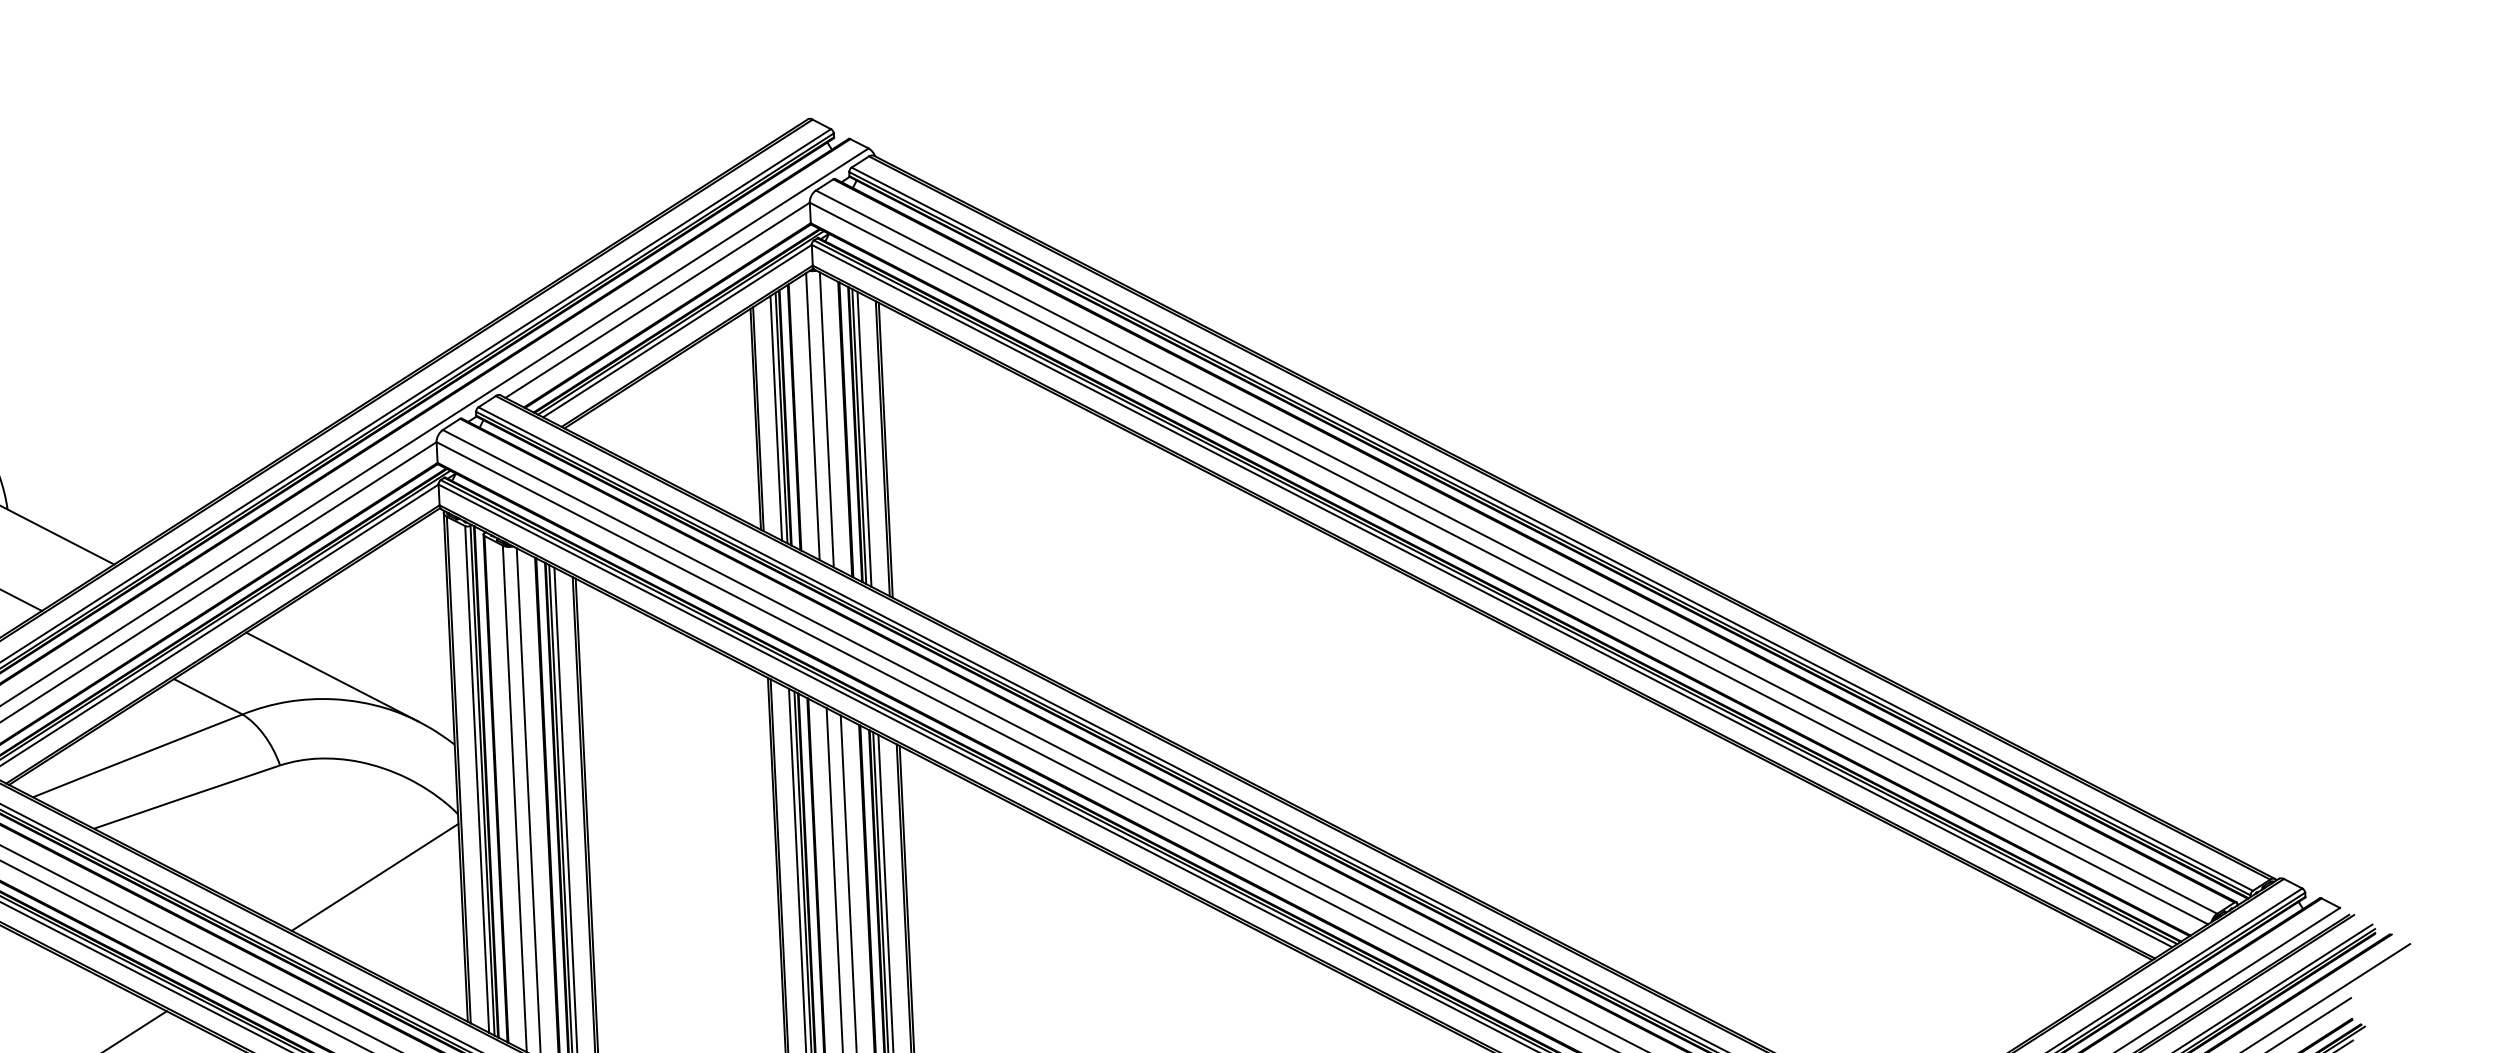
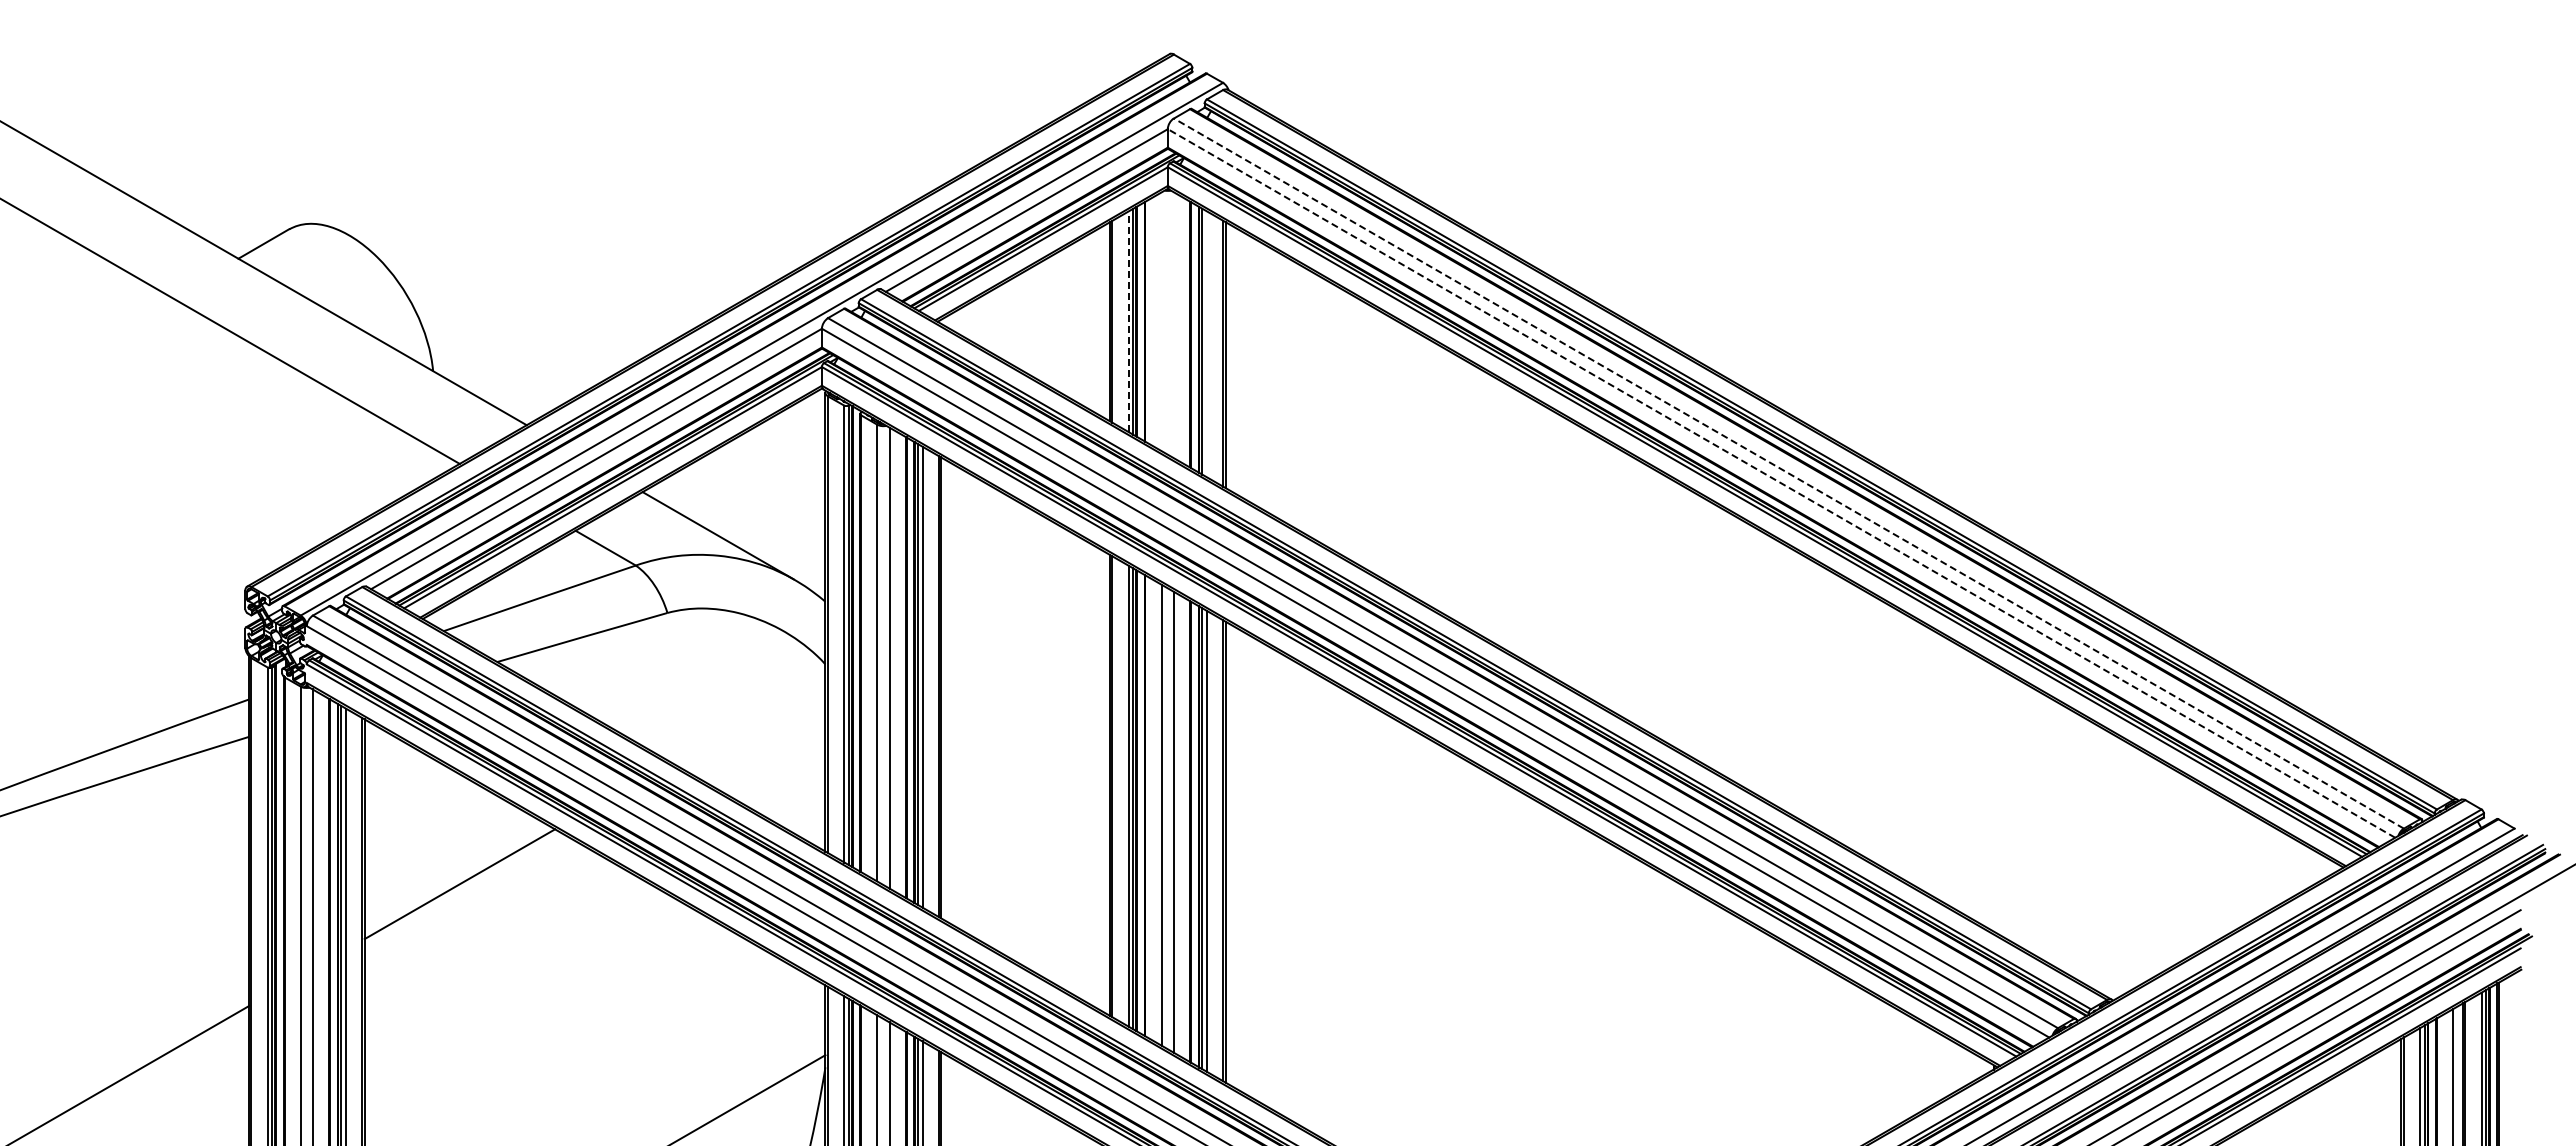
line: (812, 416) -> (1161, 321), removed
line: (776, 418) -> (1128, 321), solid -> dashed
line: (826, 420) -> (1173, 325), removed
line: (865, 439) -> (1207, 344), removed
line: (1516, 552) -> (1788, 473), solid -> dashed
line: (1508, 563) -> (1781, 483), solid -> dashed
line: (374, 877) -> (747, 717), removed

